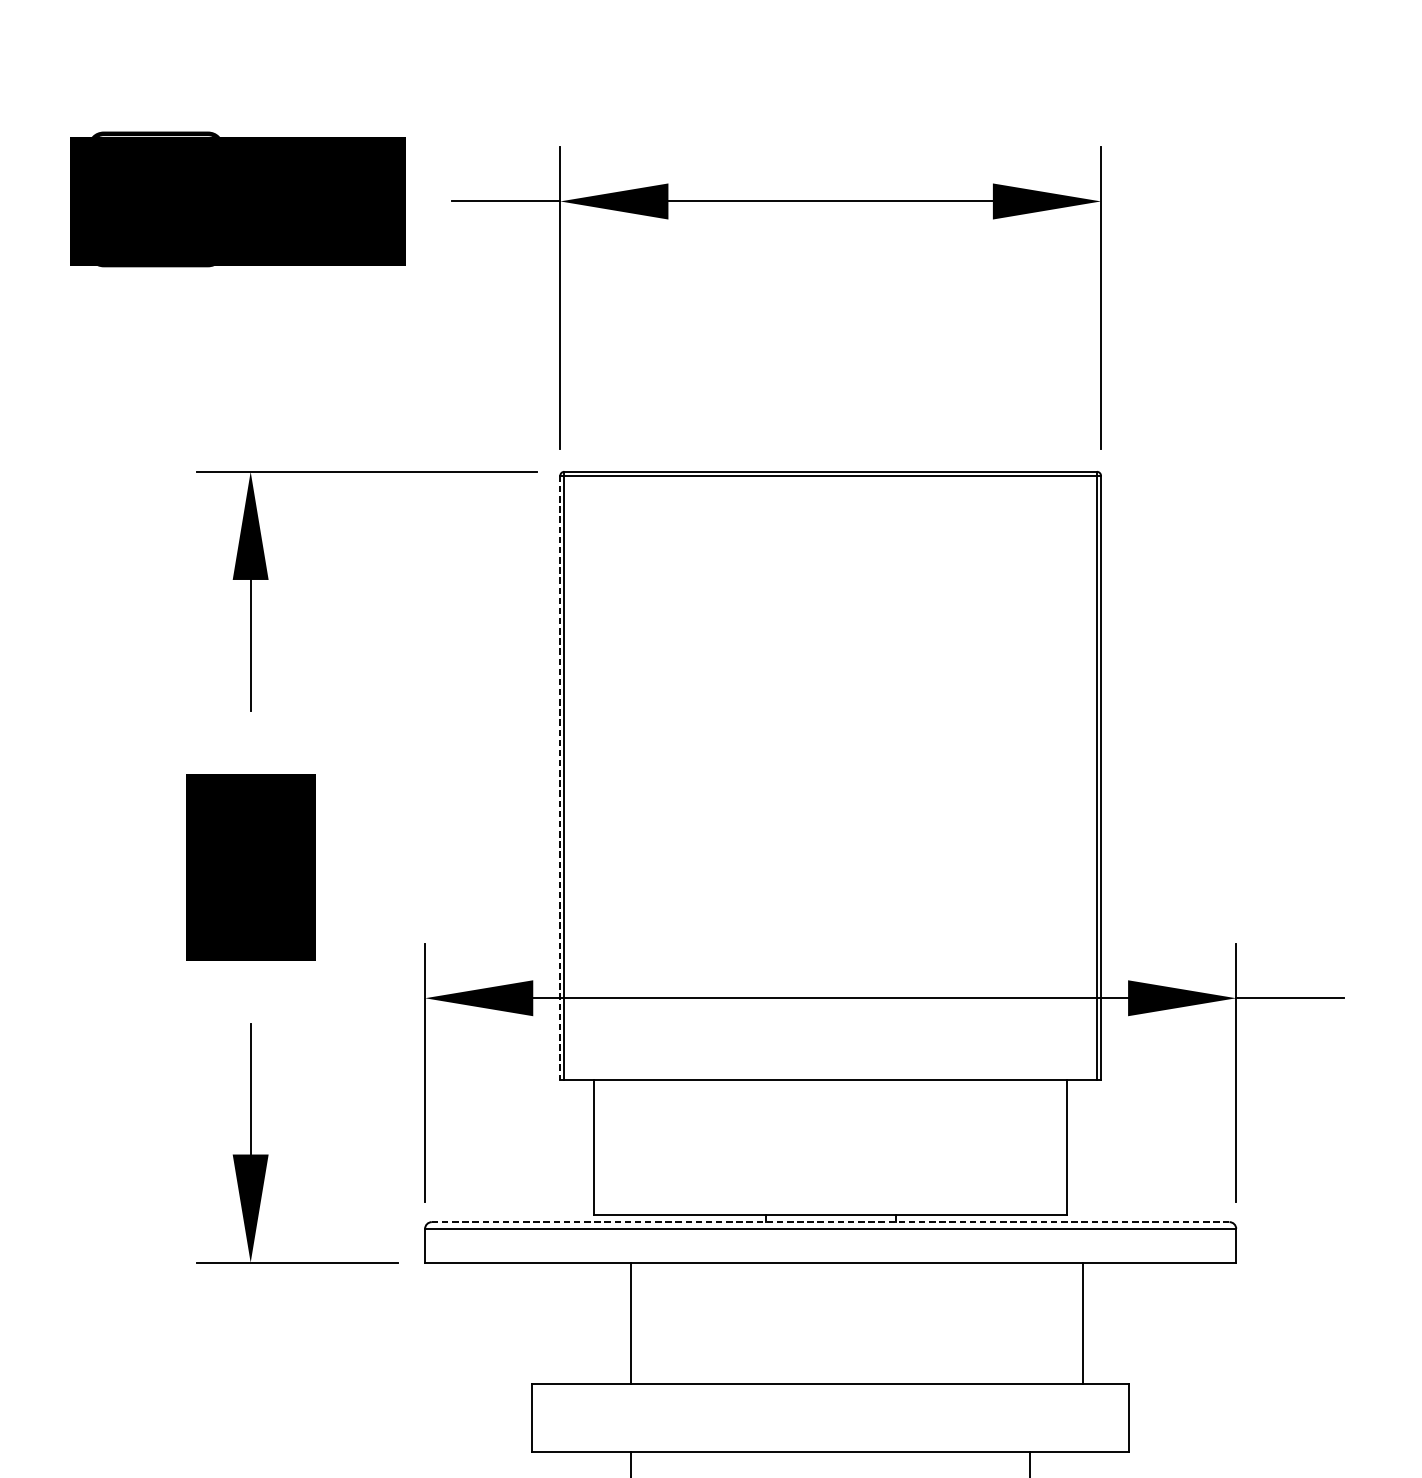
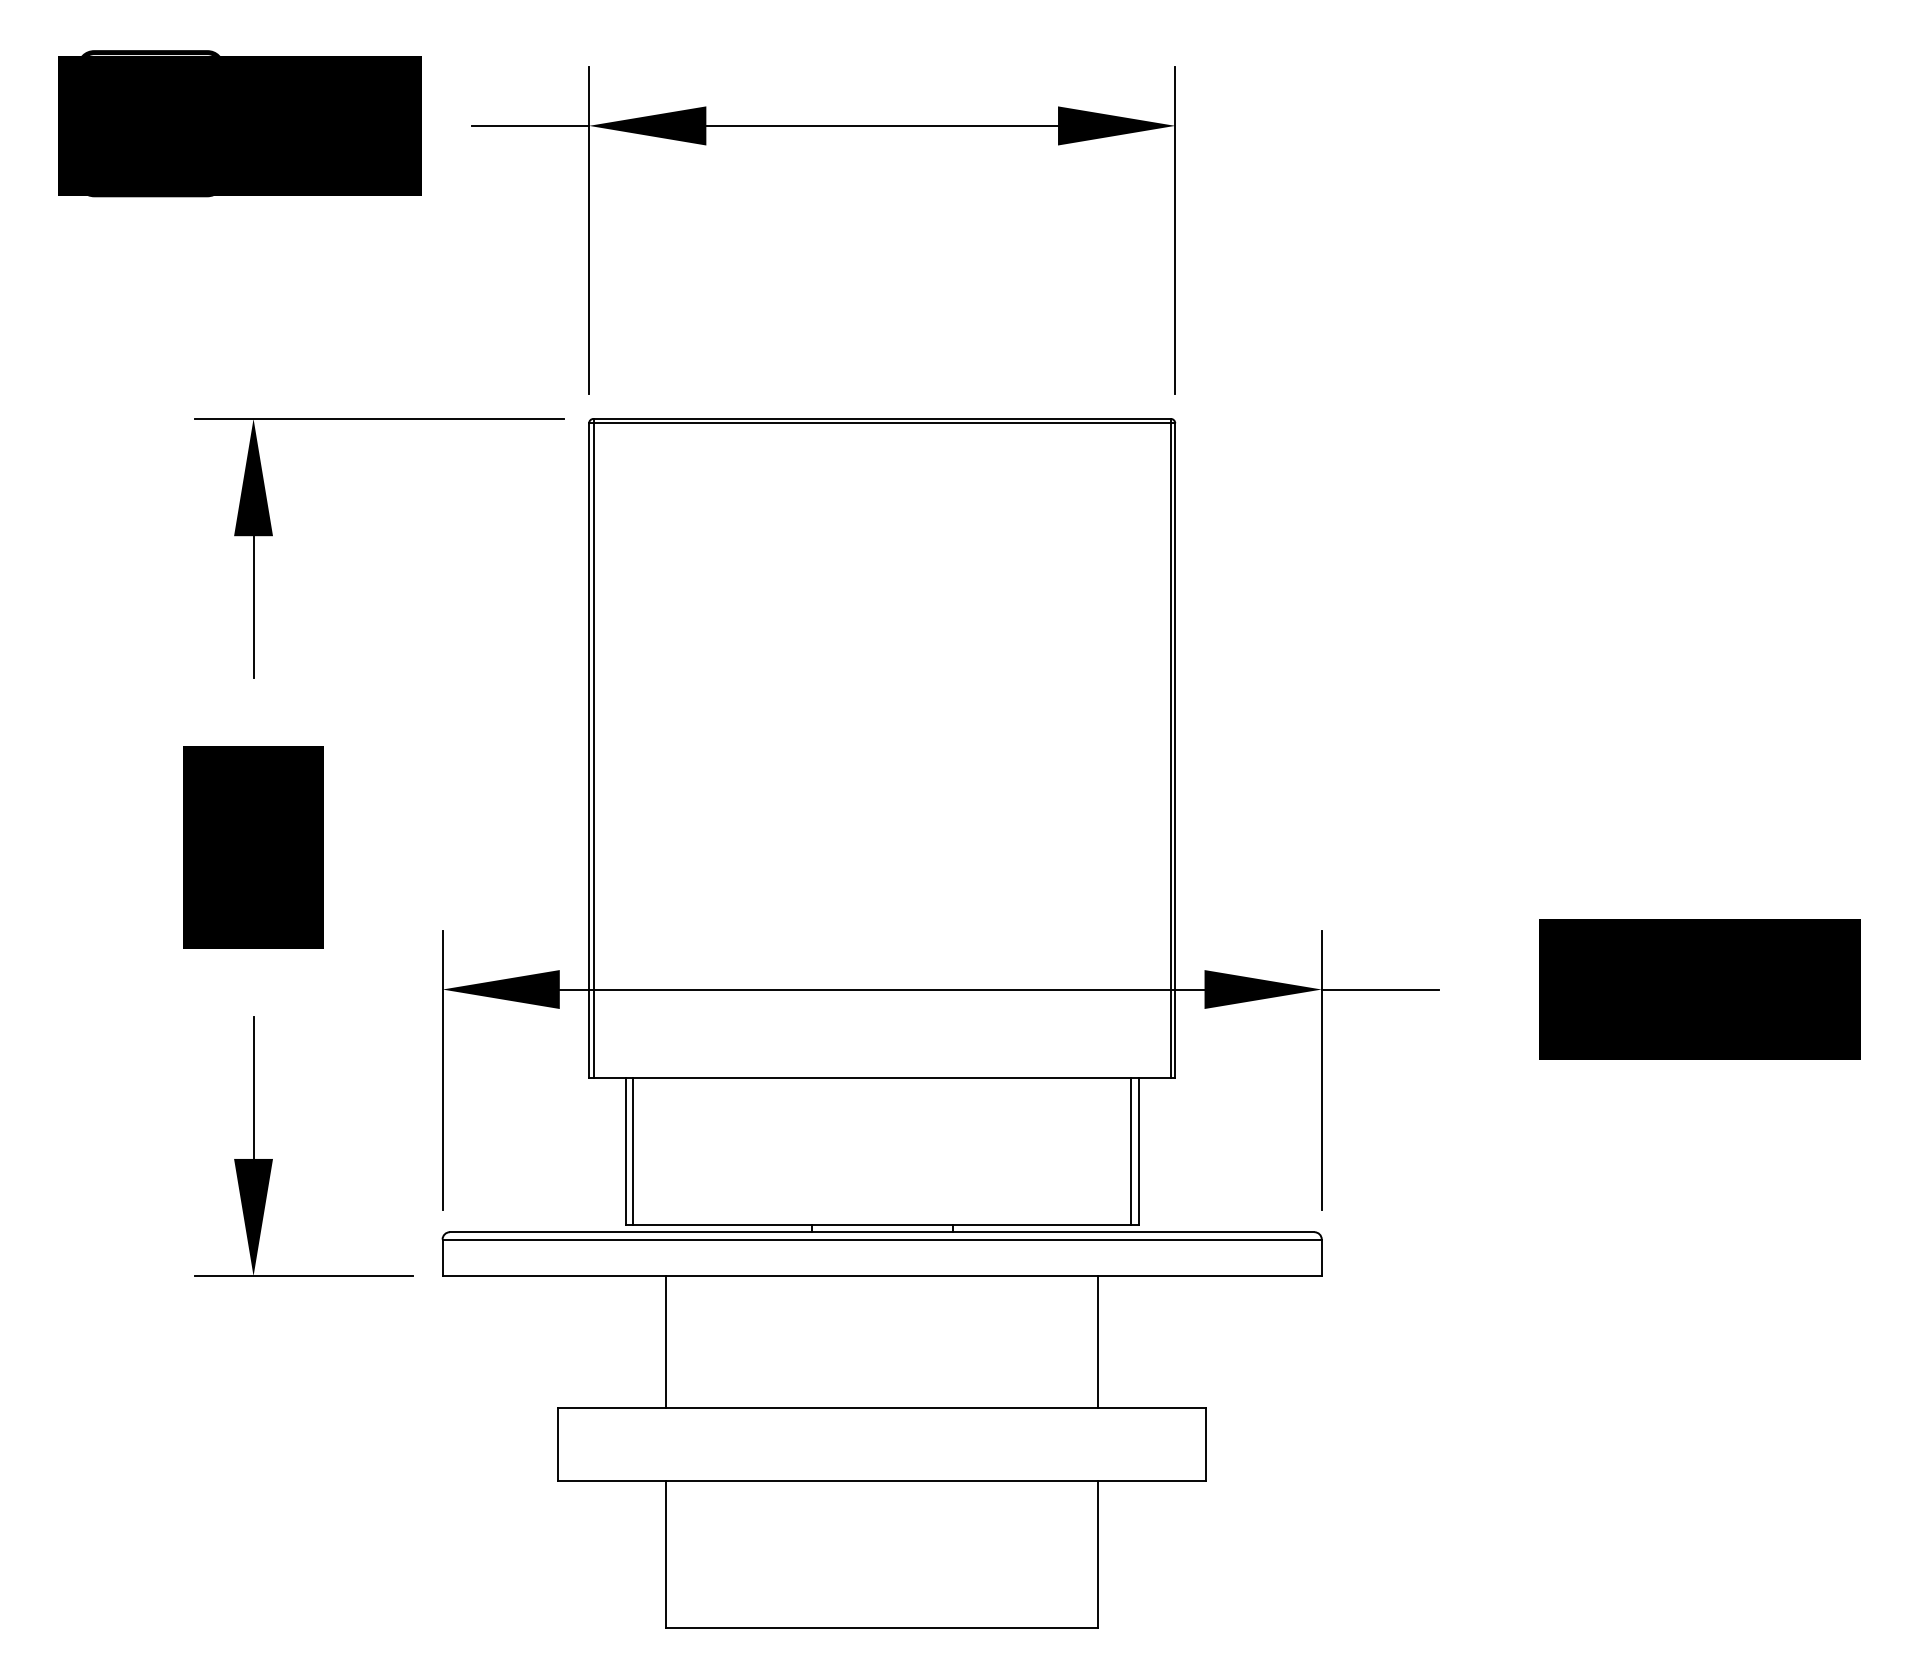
line: (560, 777) -> (589, 750), dashed -> solid
line: (601, 1147) -> (633, 1151), added
line: (1060, 1147) -> (1131, 1151), added
line: (830, 1222) -> (882, 1232), dashed -> solid
line: (1082, 1323) -> (1098, 1342), moved

